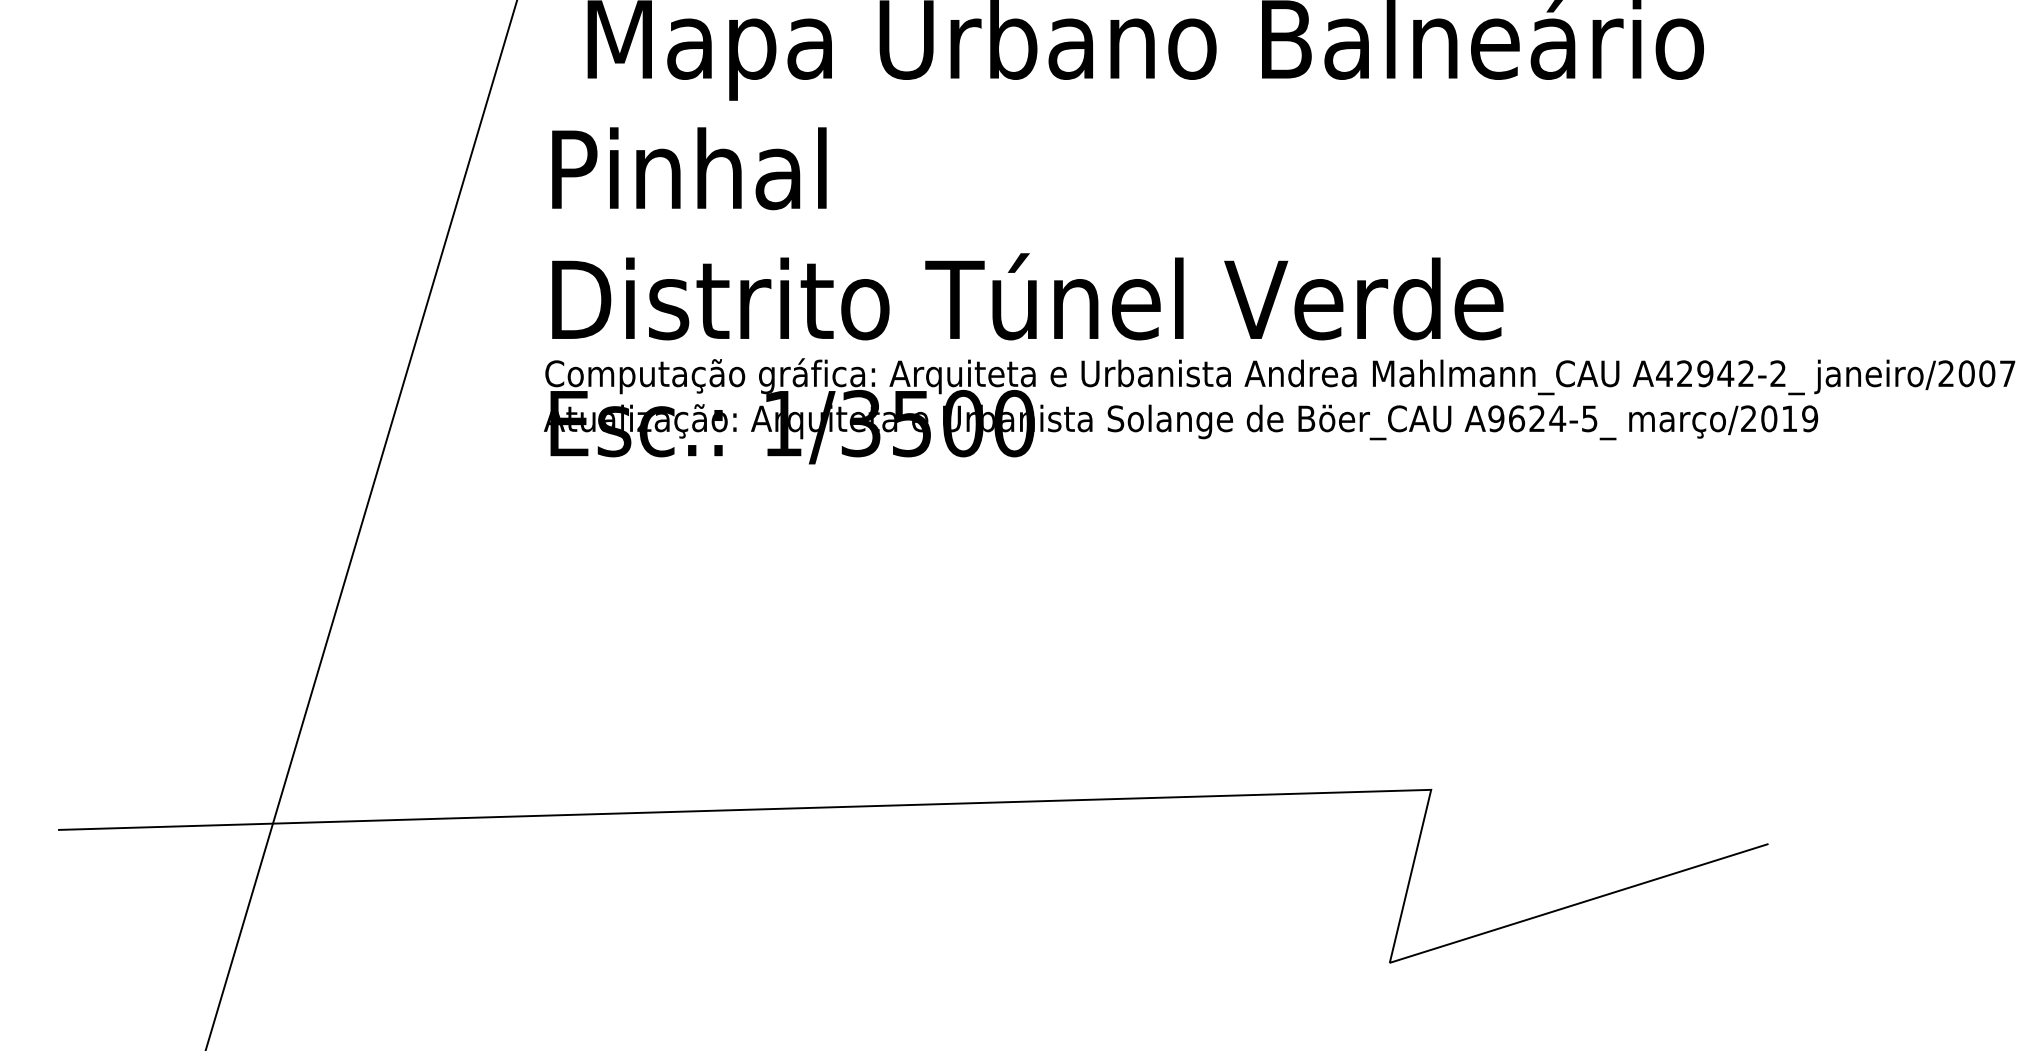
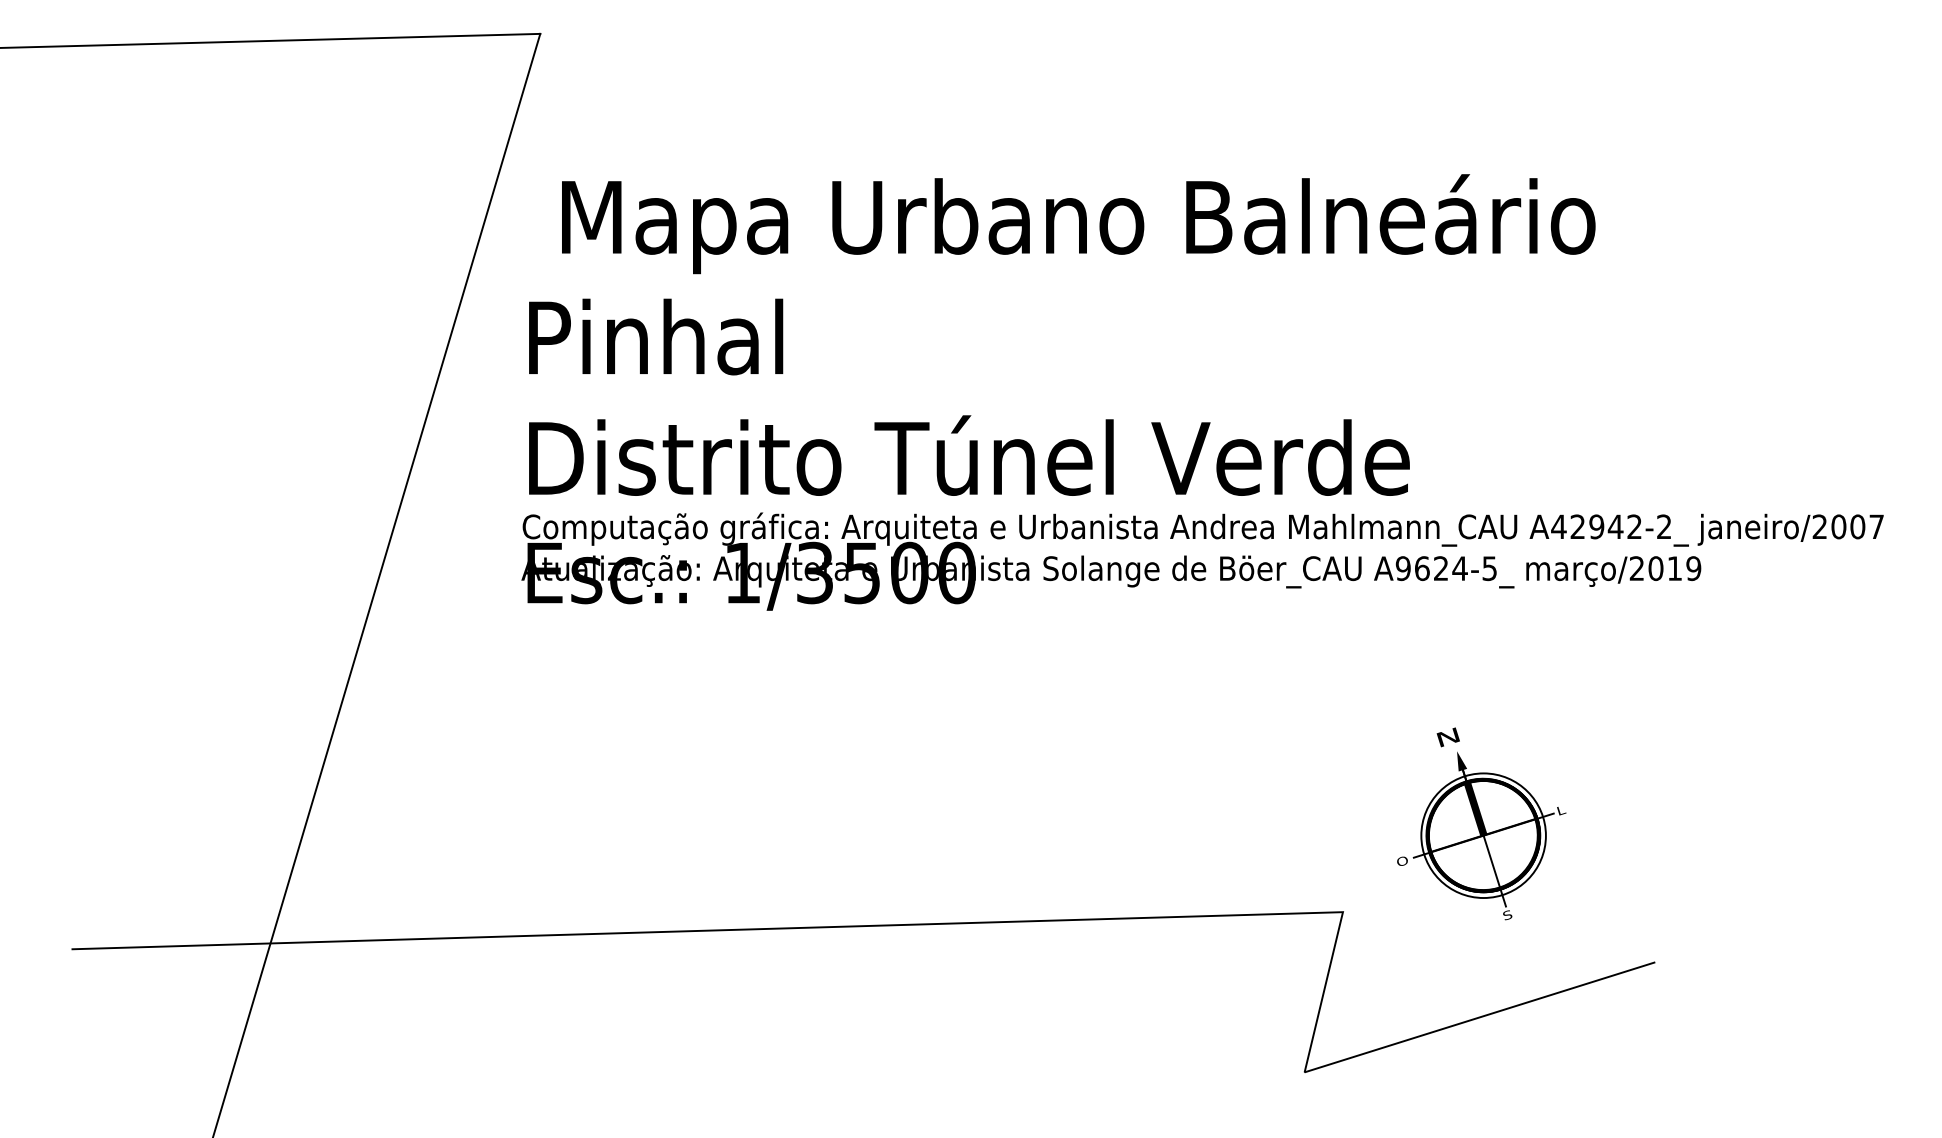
part: (1580, 694) -> (1481, 823), added

